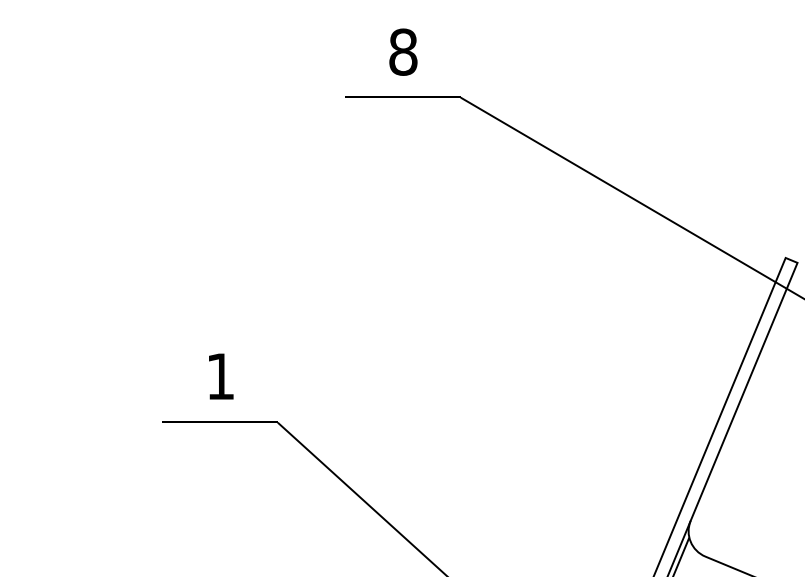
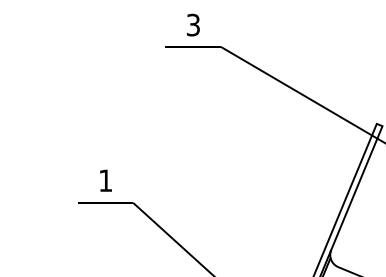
text: (403, 50) -> (193, 24), 8 -> 3

